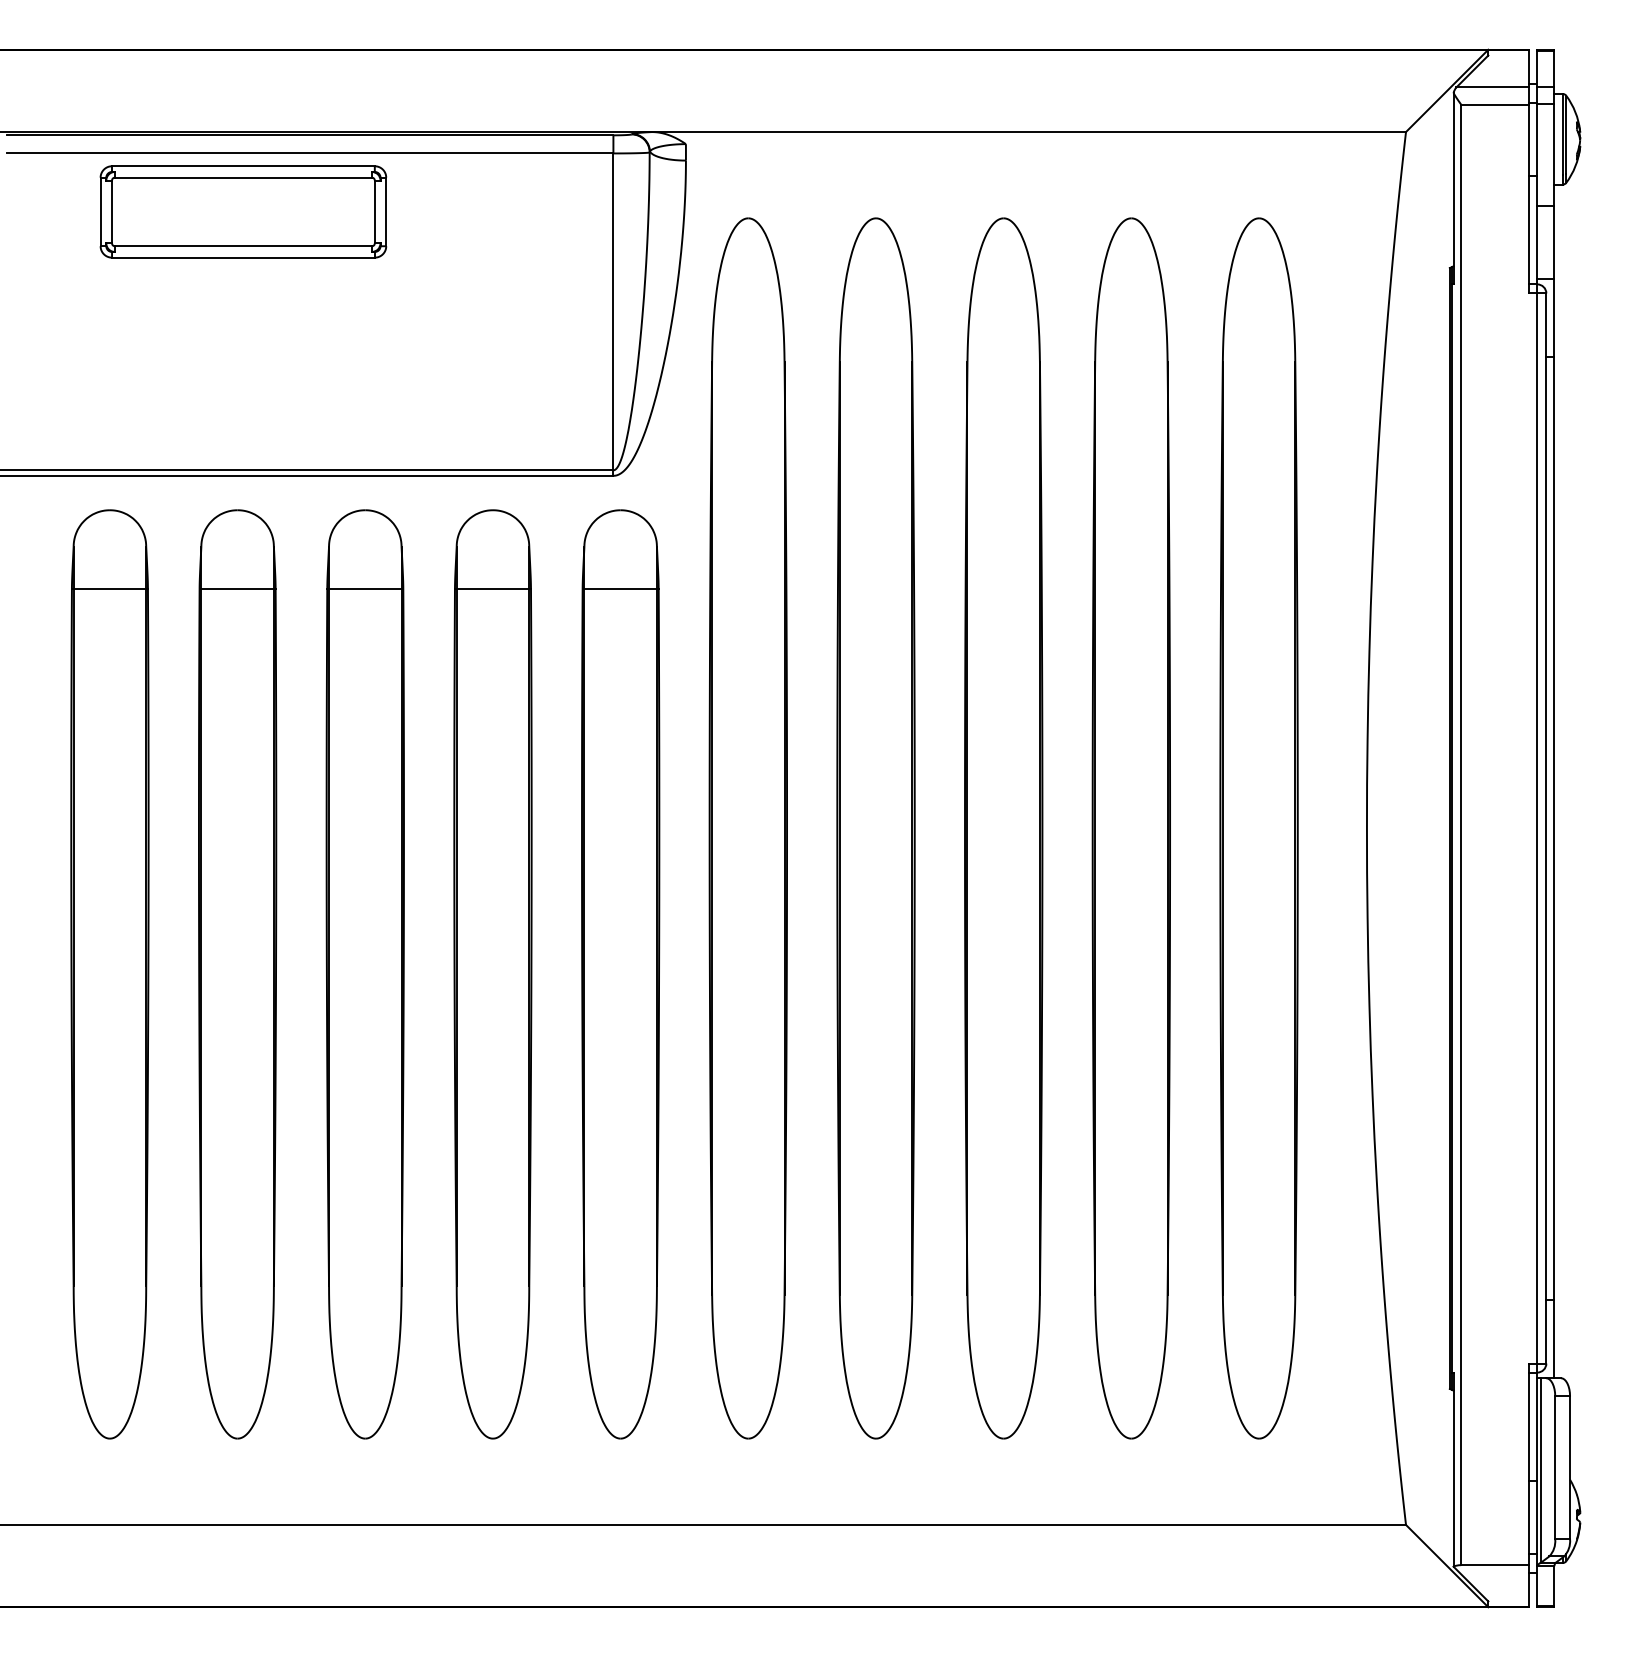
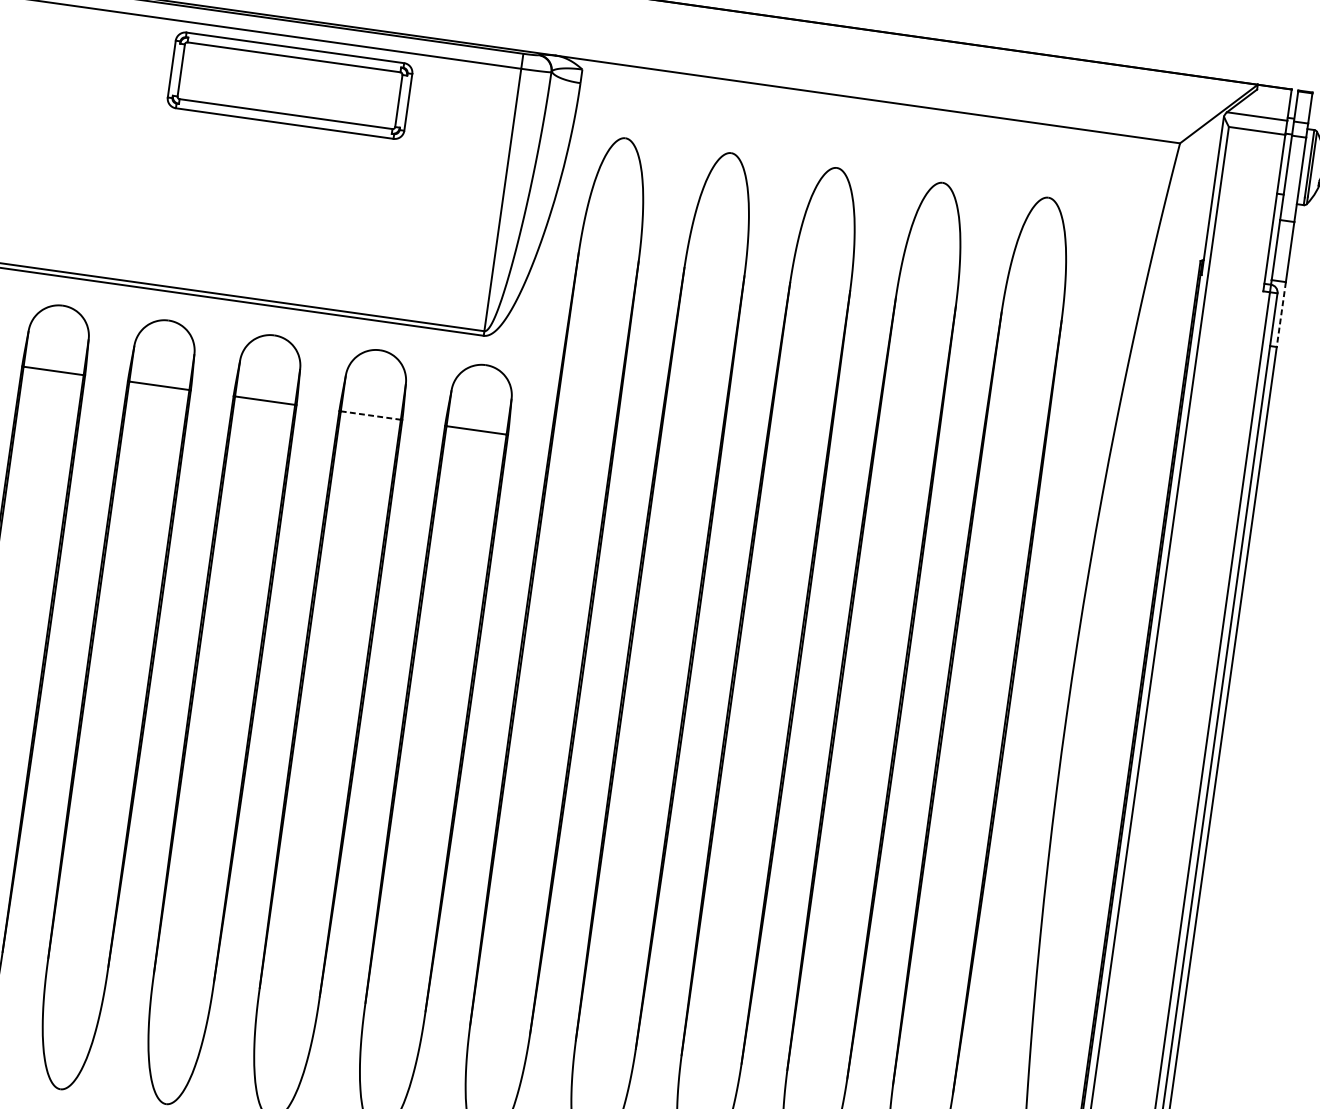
part: (243, 211) -> (290, 85), moved
line: (1554, 318) -> (1281, 315), solid -> dashed
line: (493, 589) -> (371, 415), solid -> dashed

